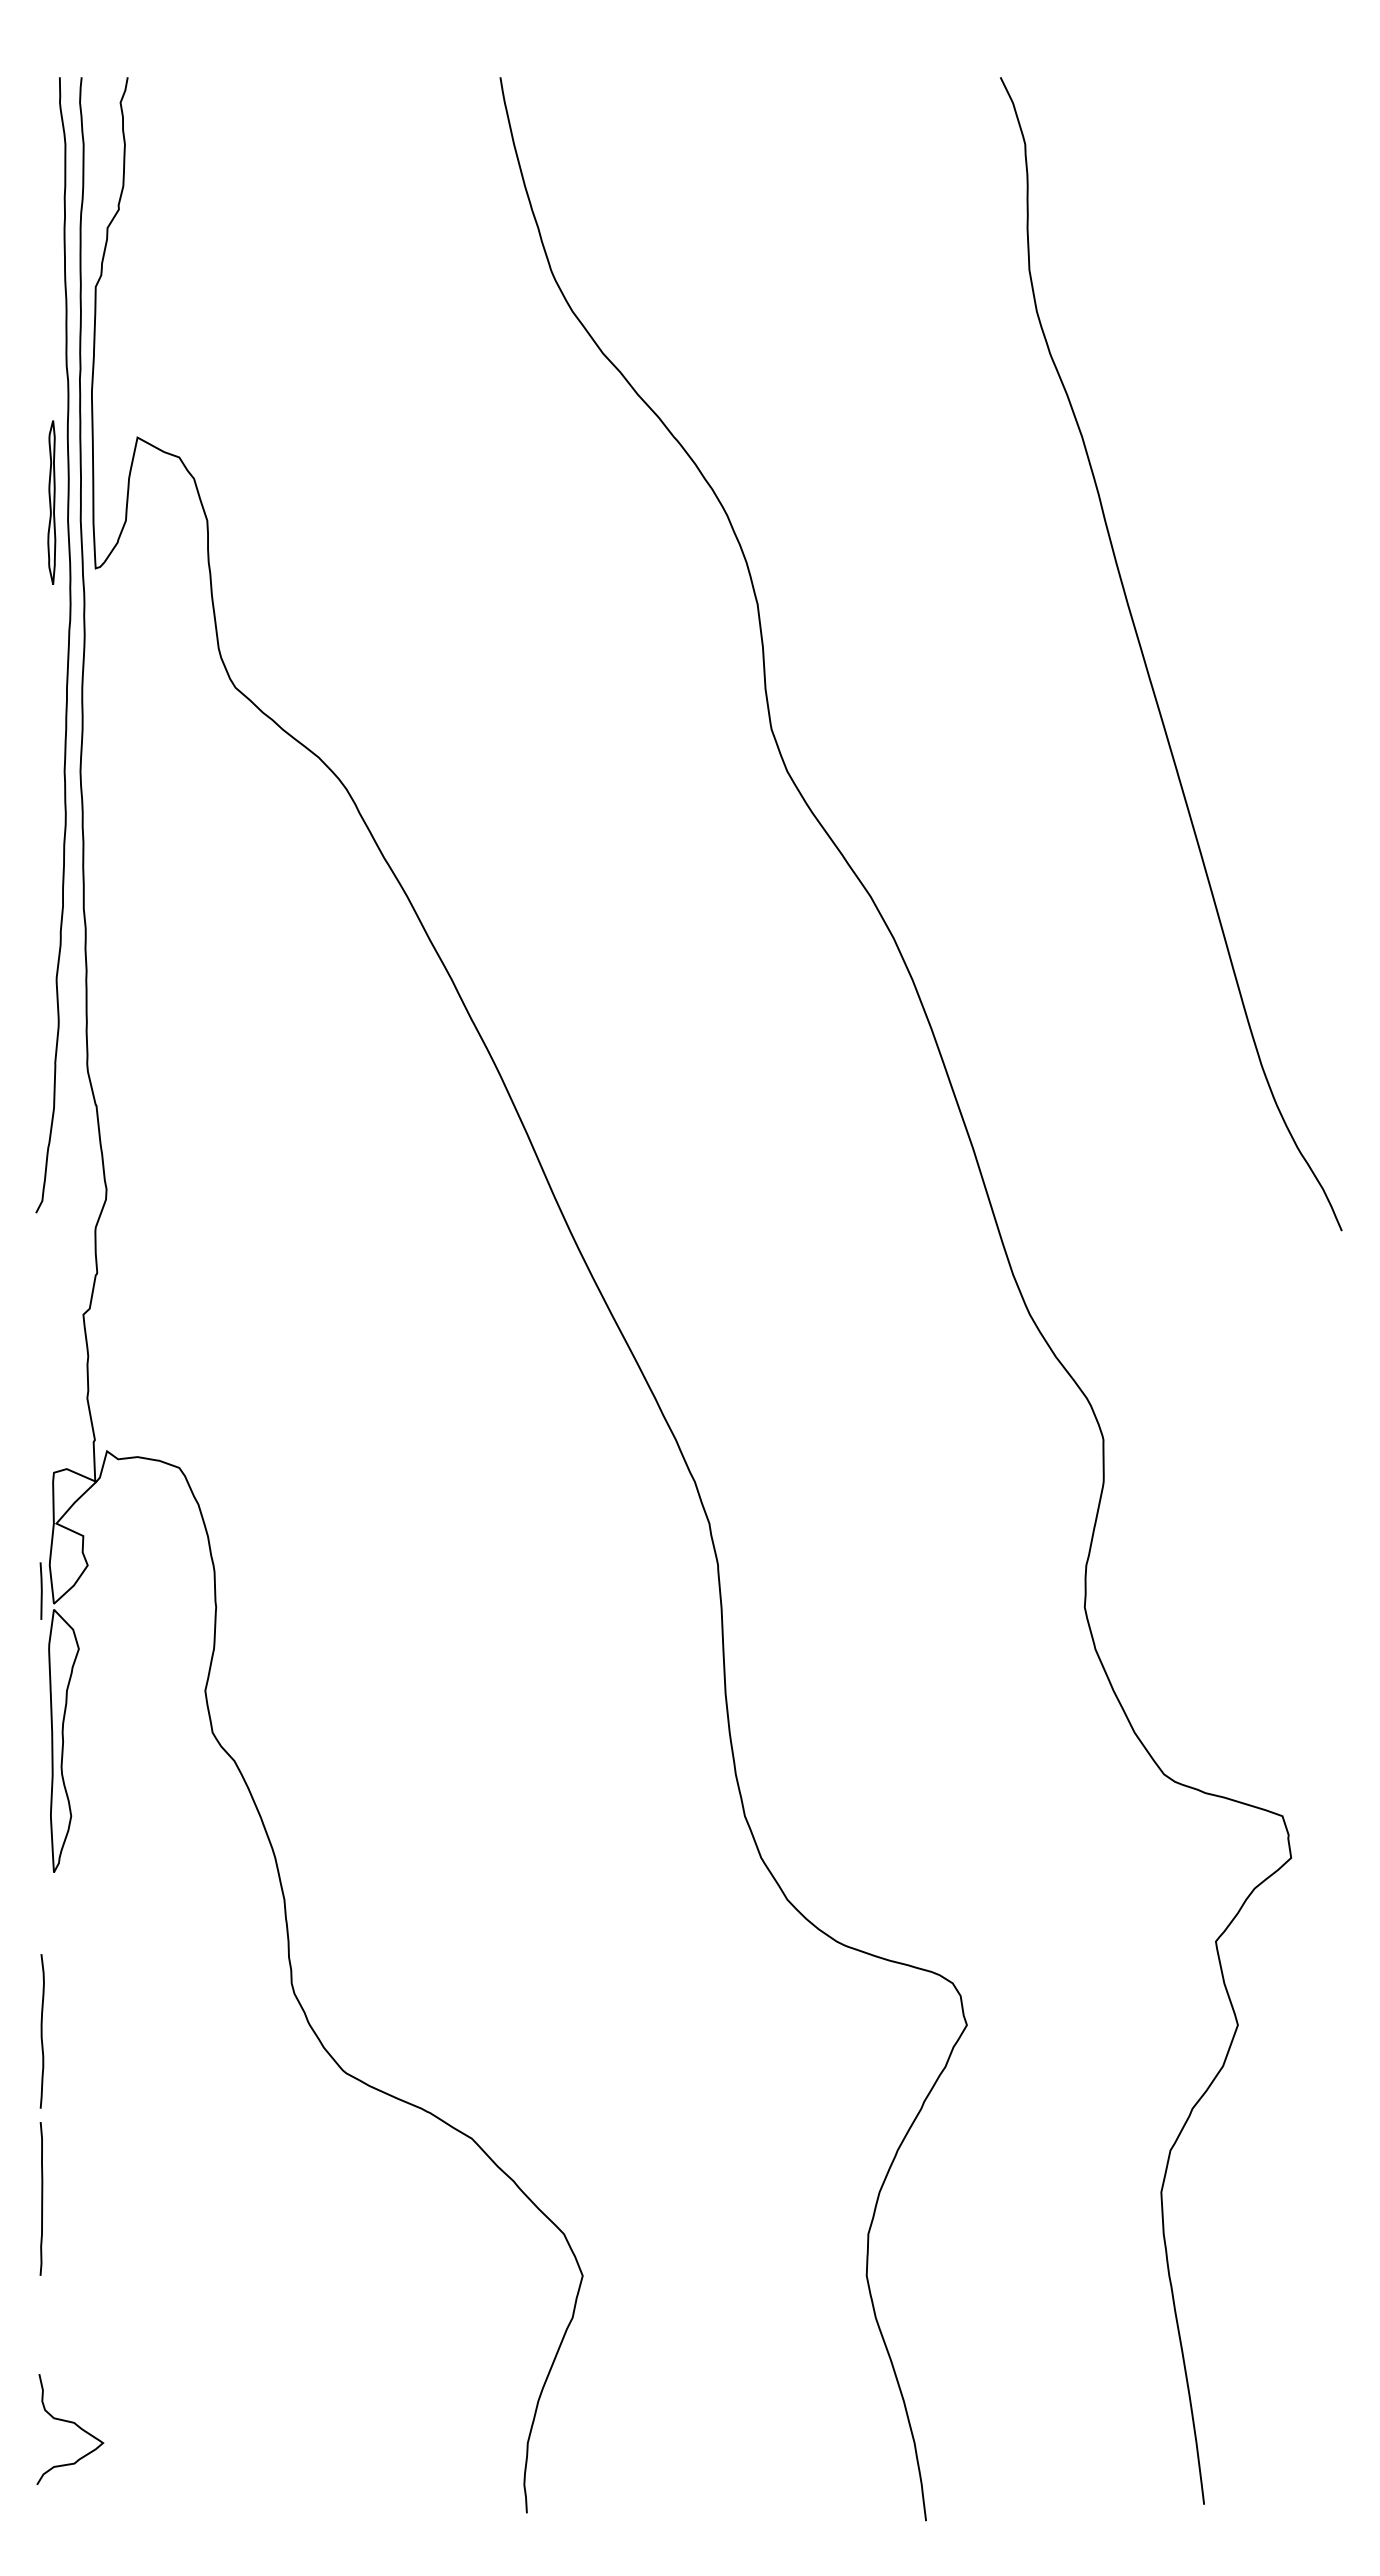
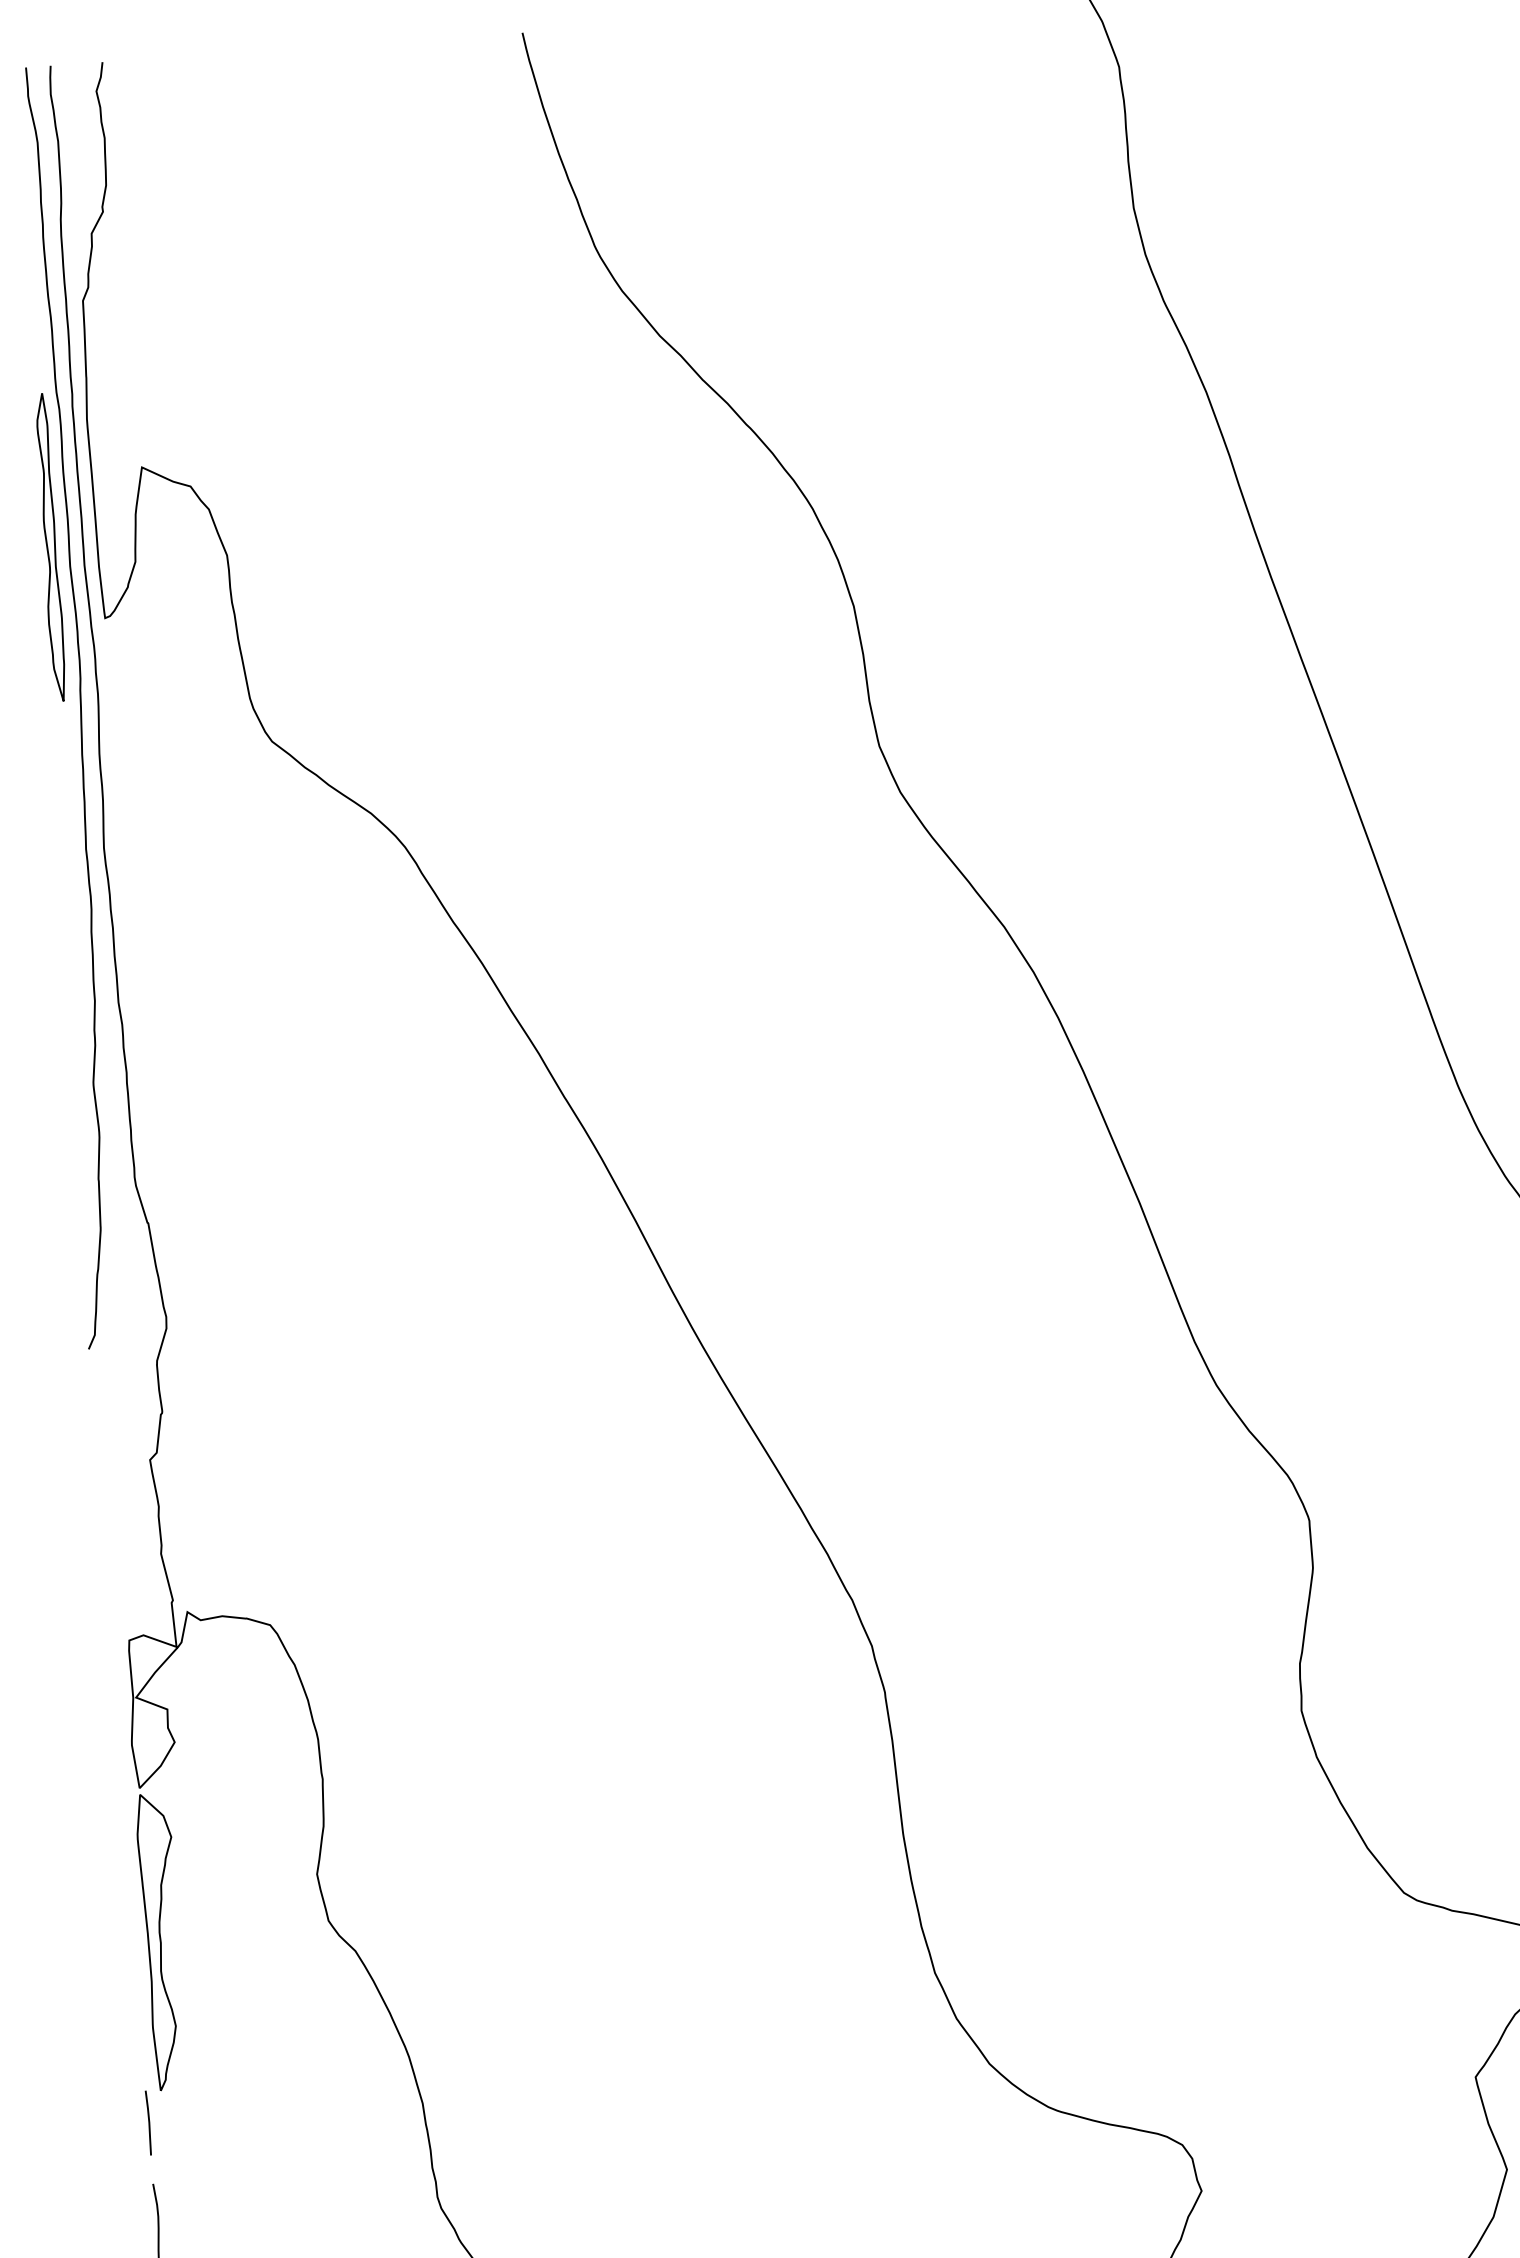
part: (51, 502) -> (50, 547), size x1.67
line: (40, 1590) -> (147, 2122), moved

